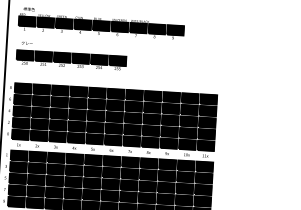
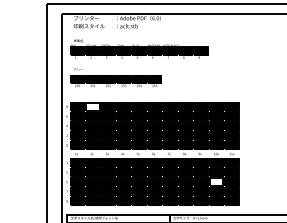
hatch: (41, 89) -> (92, 106), removed
hatch: (184, 189) -> (216, 182), removed

